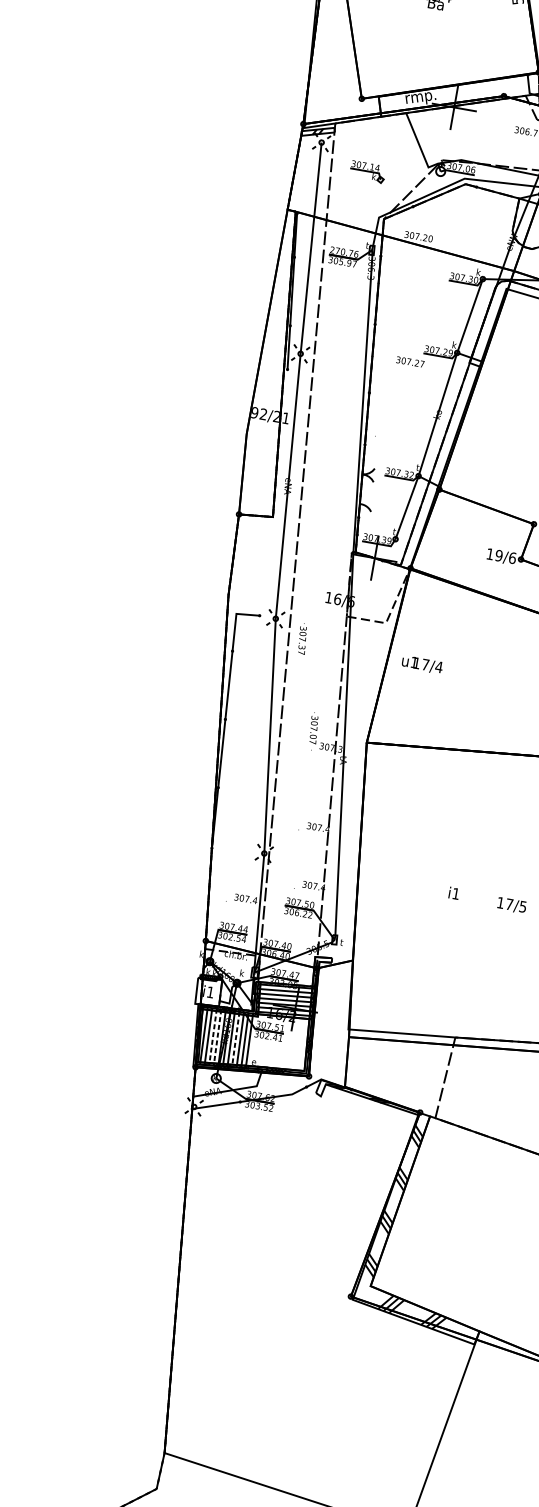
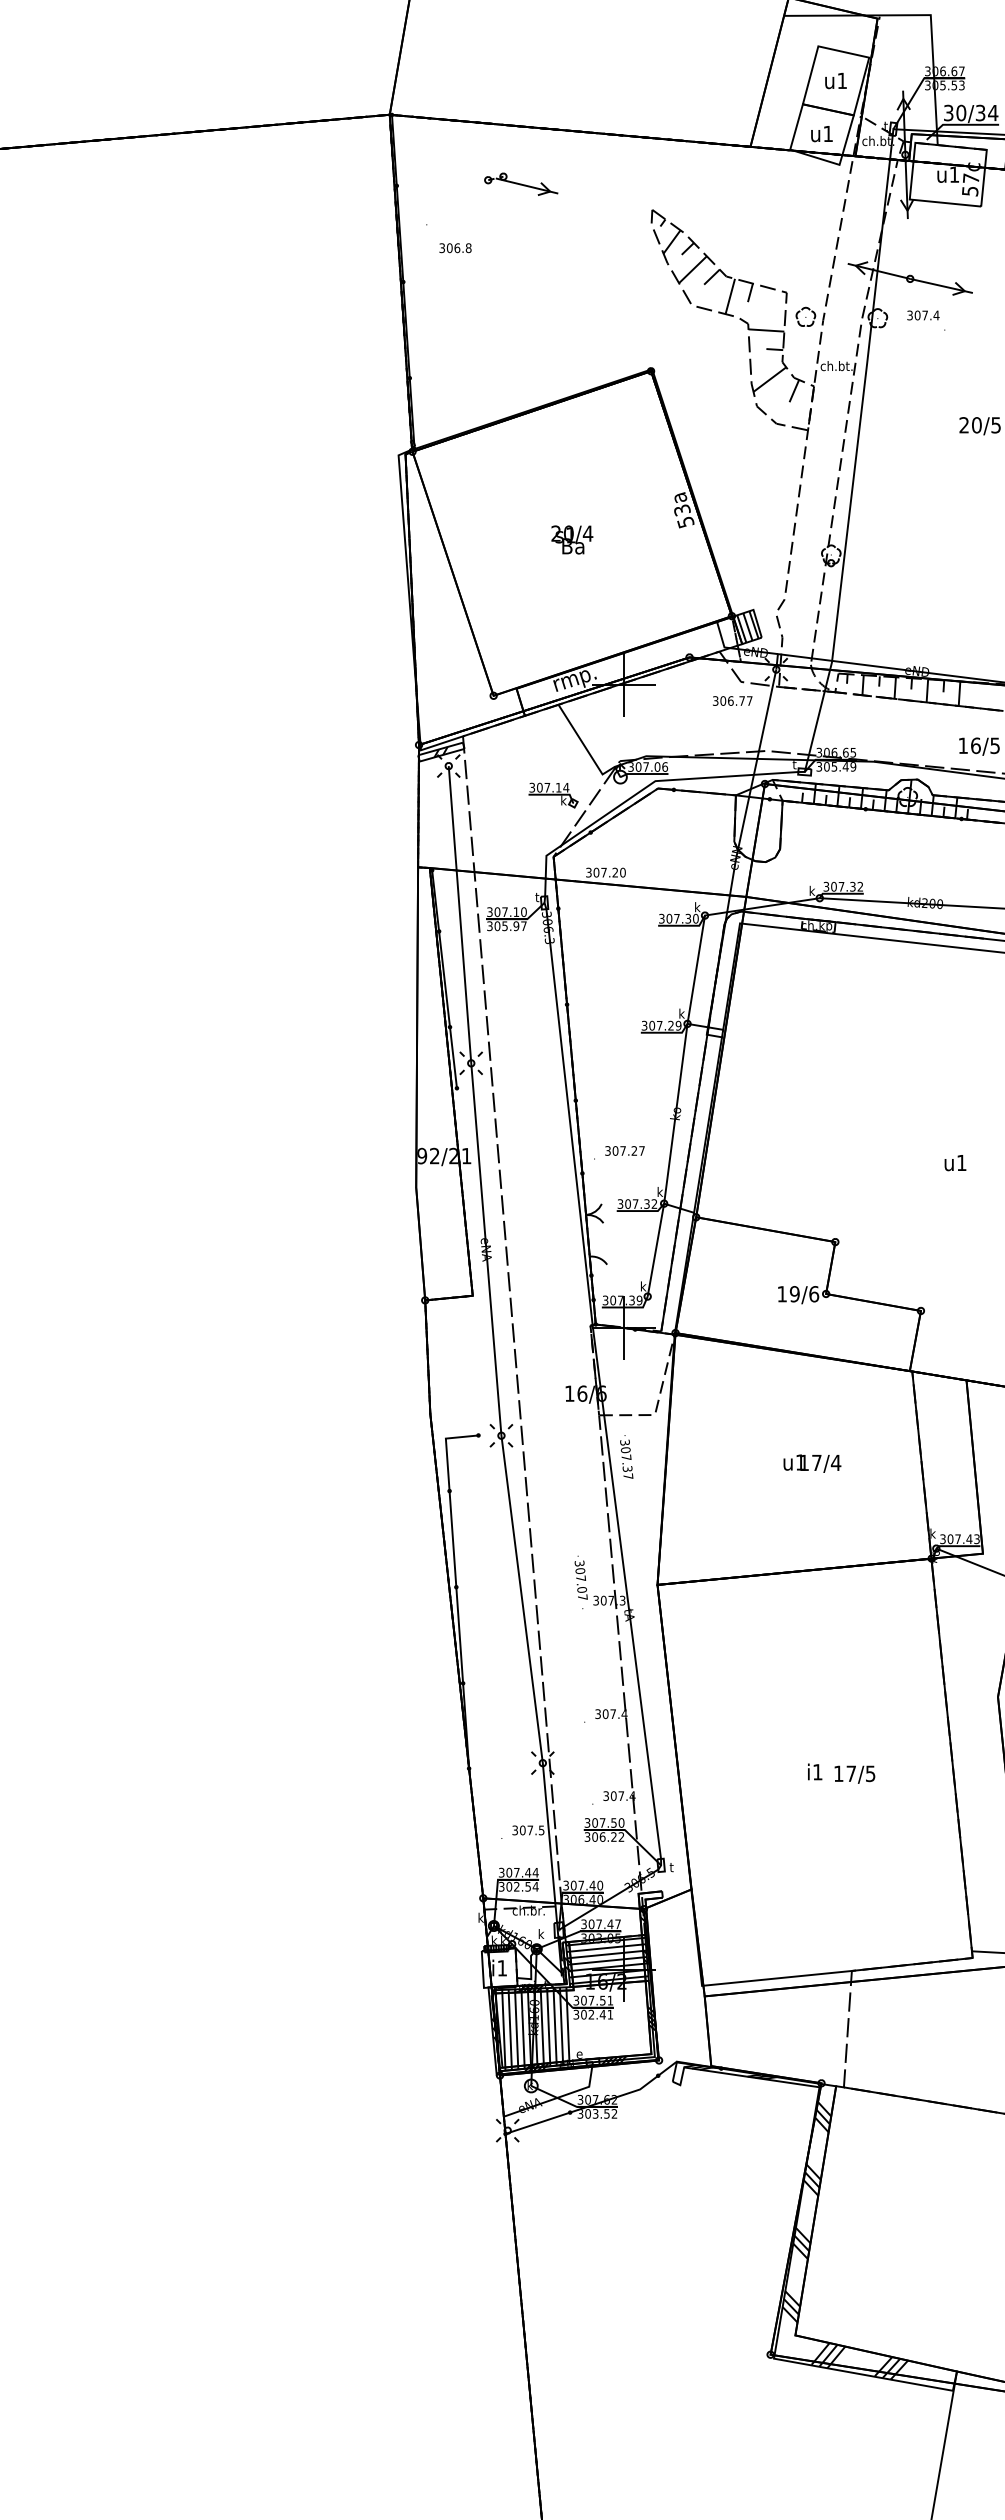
part: (367, 171) -> (553, 795), moved
text: (344, 252) -> (506, 912), 270.76 -> 307.10
text: (410, 361) -> (624, 1150), moved
text: (417, 467) -> (660, 1191), t -> k
text: (393, 531) -> (643, 1286), t -> k
text: (302, 638) -> (626, 1456), moved
text: (422, 664) -> (812, 1463), moved
text: (255, 900) -> (541, 1830), 307.4 -> 307.5
text: (511, 905) -> (854, 1774), moved
line: (212, 1037) -> (516, 2029), dashed -> solid
line: (217, 1037) -> (523, 2028), dashed -> solid
line: (235, 1039) -> (548, 2027), dashed -> solid

